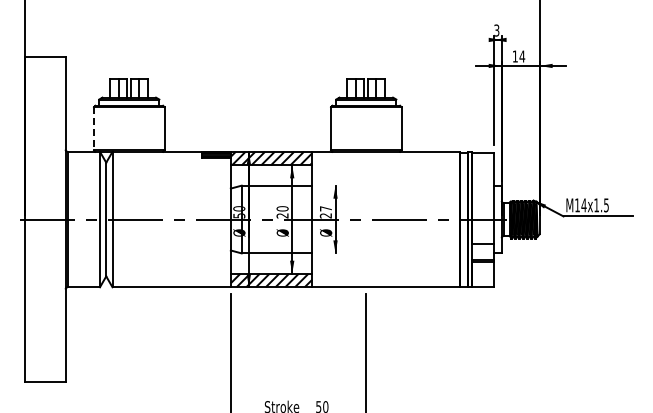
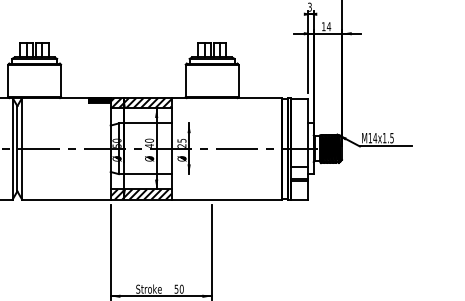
line: (94, 128) -> (8, 80), dashed -> solid
text: (326, 208) -> (182, 140), 27 -> 25
text: (282, 215) -> (149, 145), 20 -> 40

